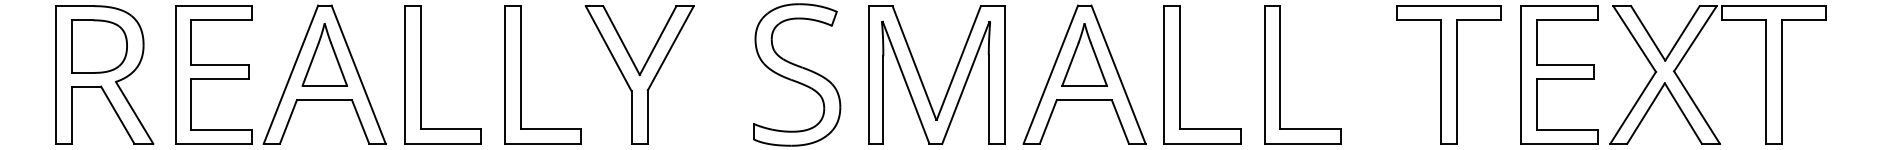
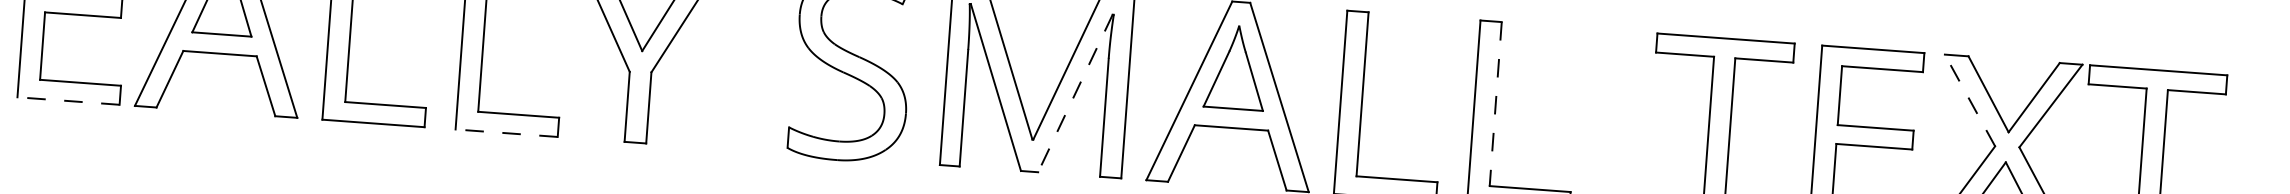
line: (1634, 38) -> (1969, 99), solid -> dashed
line: (1280, 67) -> (1495, 103), solid -> dashed
line: (965, 83) -> (1074, 94), solid -> dashed
line: (213, 143) -> (68, 100), solid -> dashed
line: (542, 143) -> (506, 132), solid -> dashed

